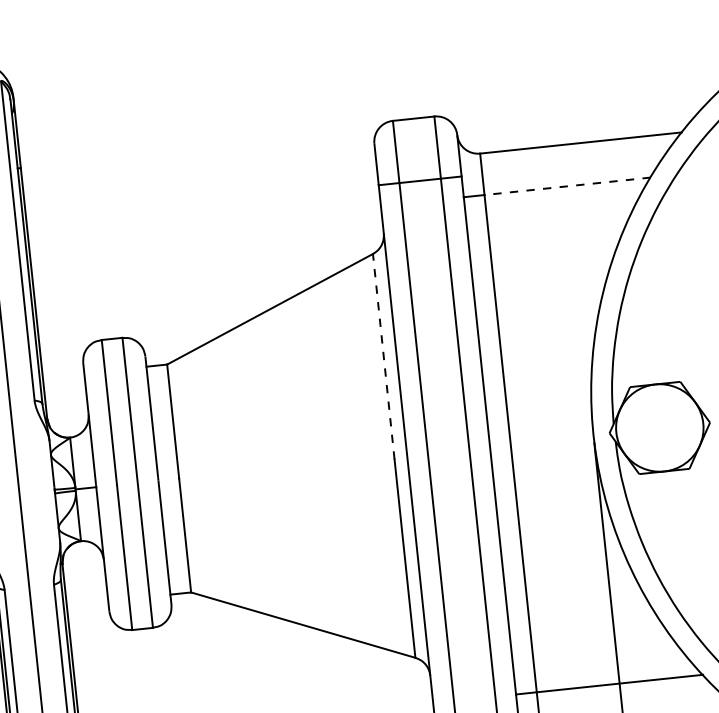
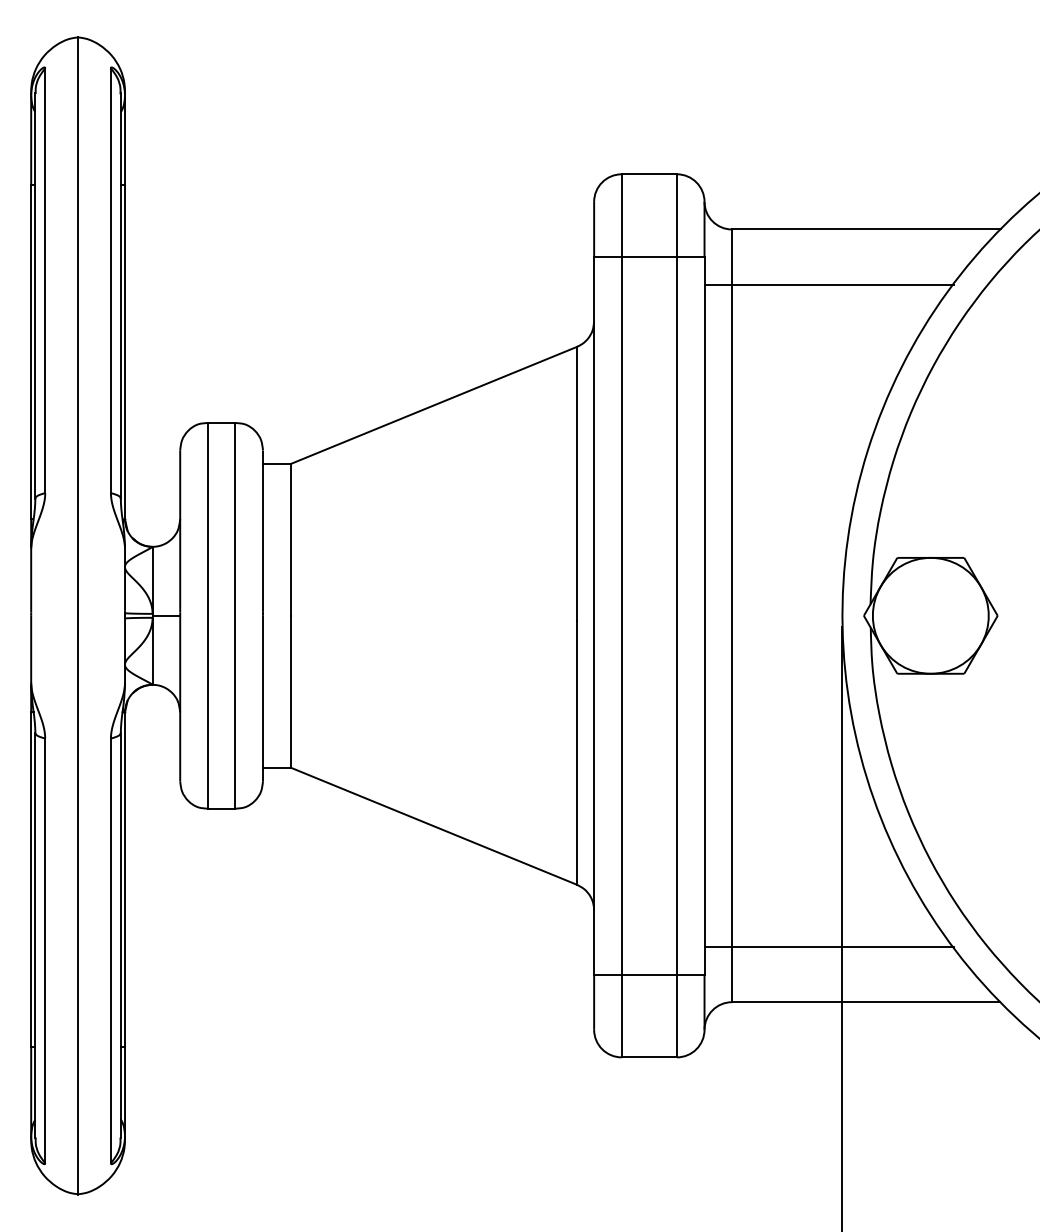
line: (567, 186) -> (842, 284), dashed -> solid
line: (384, 356) -> (577, 483), dashed -> solid

